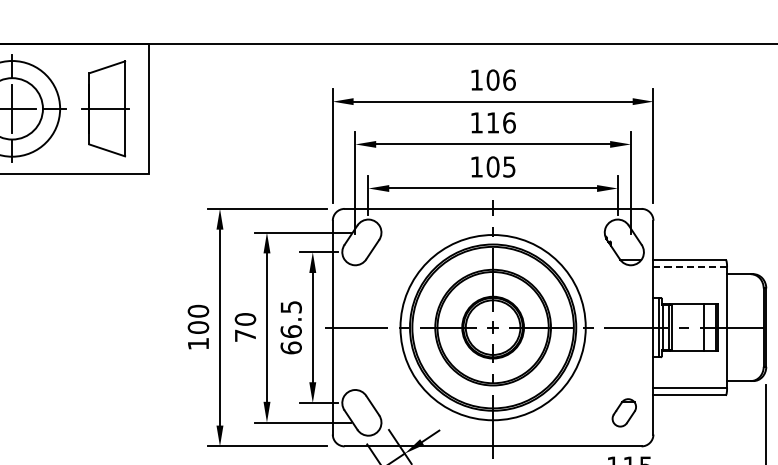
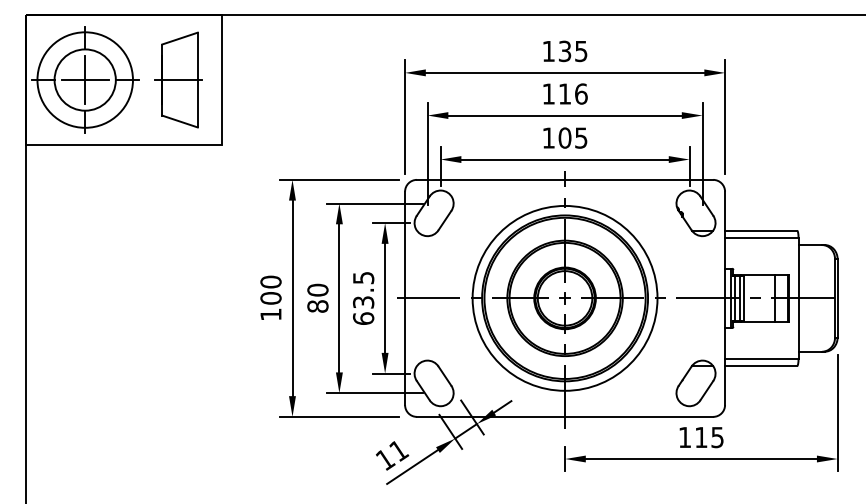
text: (500, 80) -> (572, 51), 106 -> 135
line: (689, 266) -> (761, 237), dashed -> solid
text: (291, 331) -> (363, 302), 66.5 -> 63.5
text: (245, 335) -> (317, 306), 70 -> 80
part: (623, 412) -> (695, 383), size x1.67

